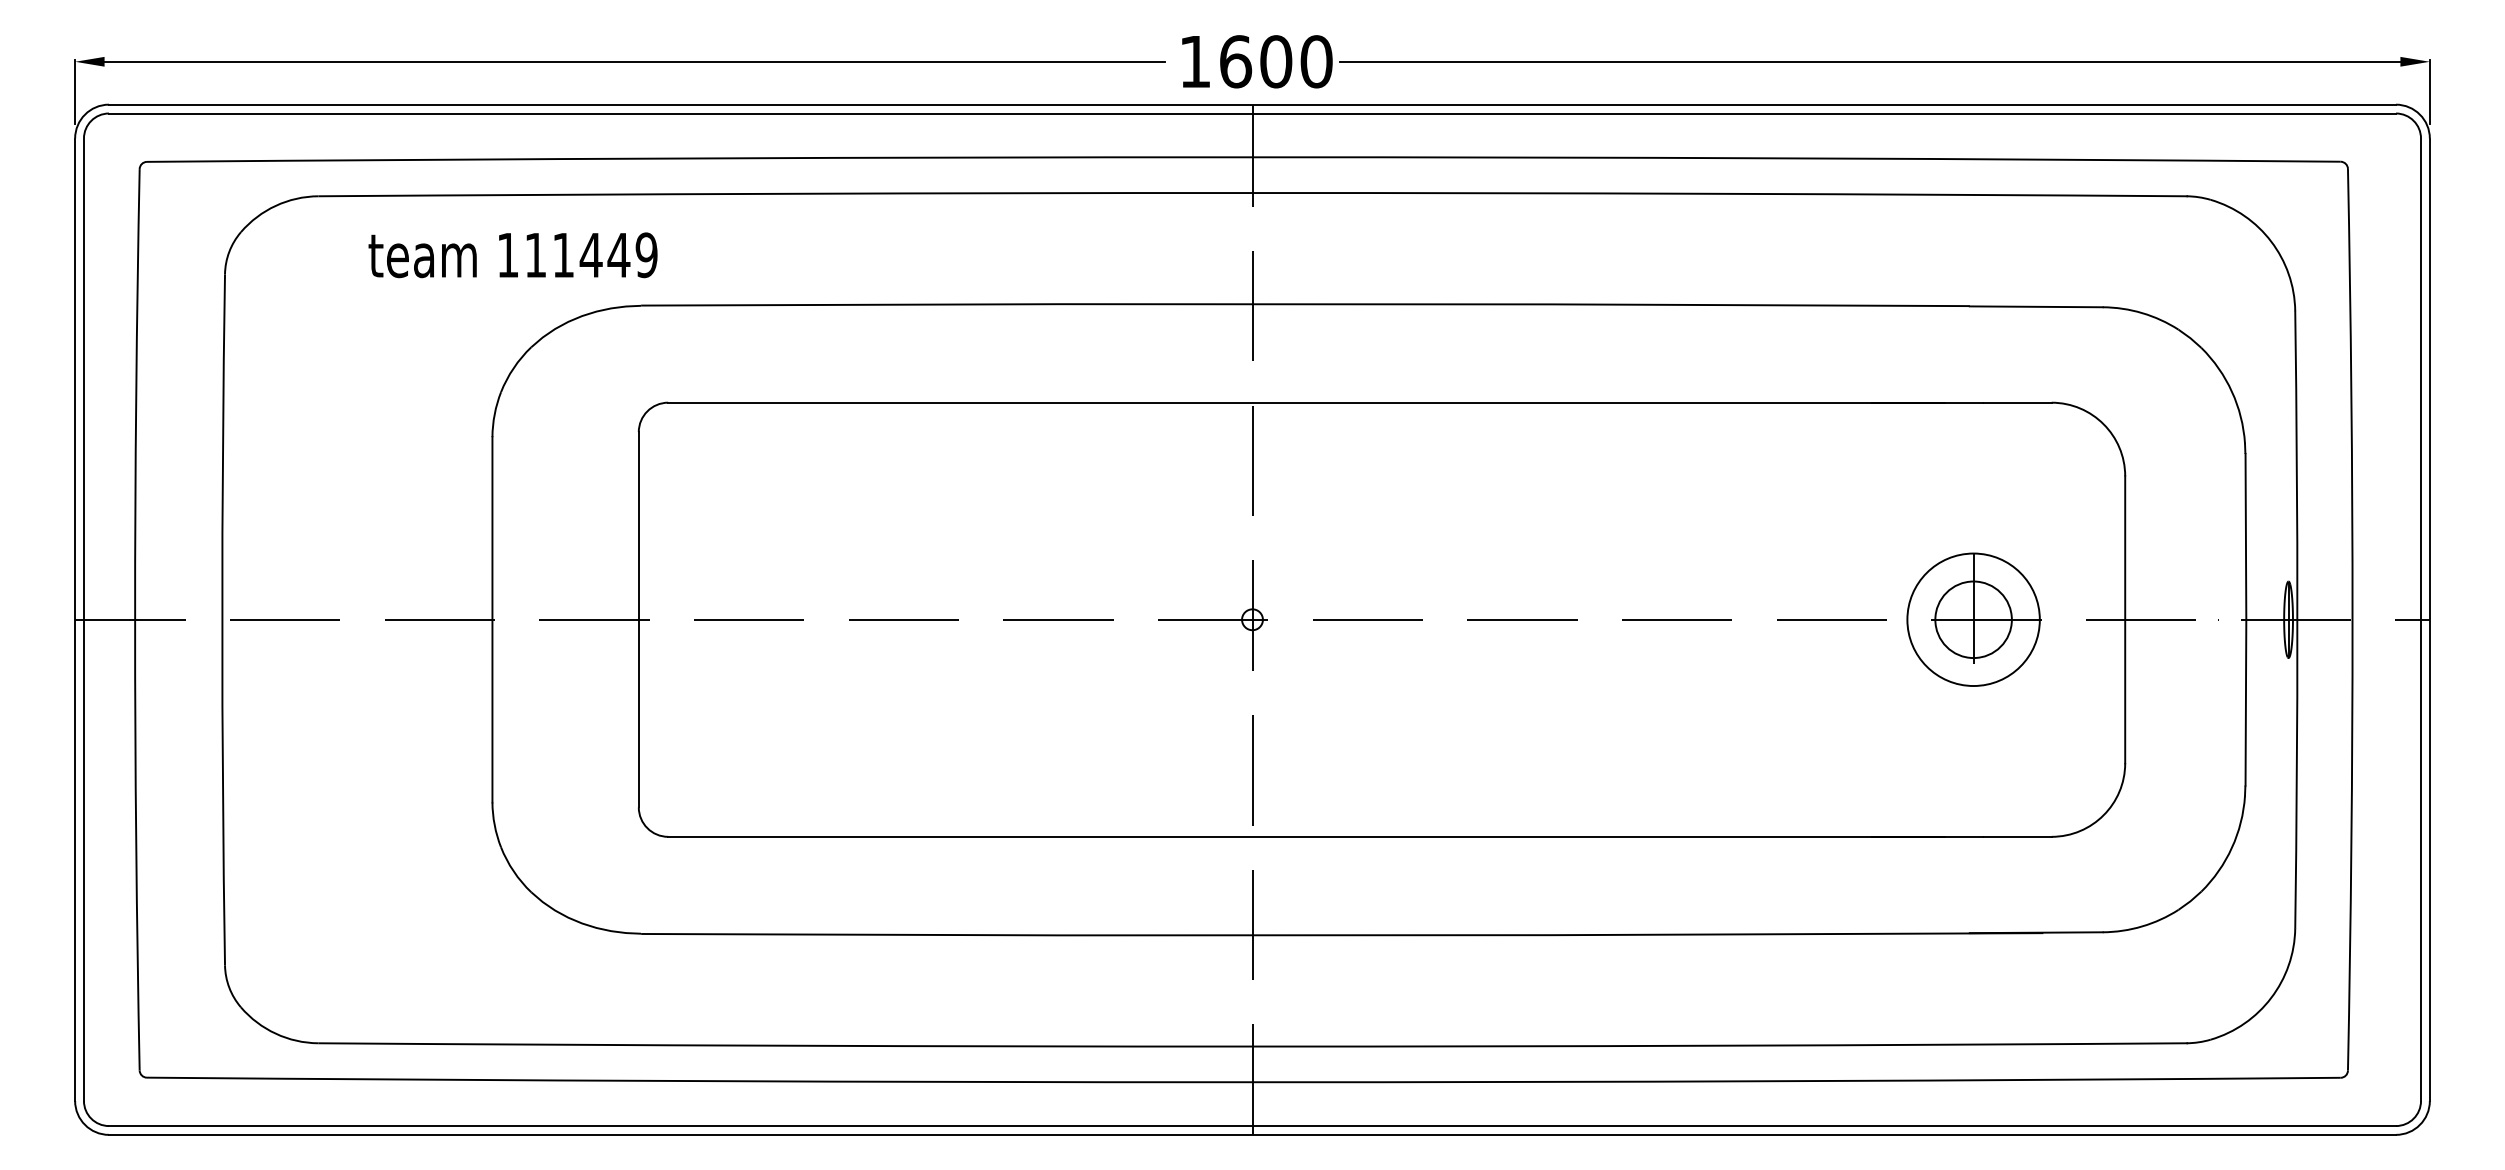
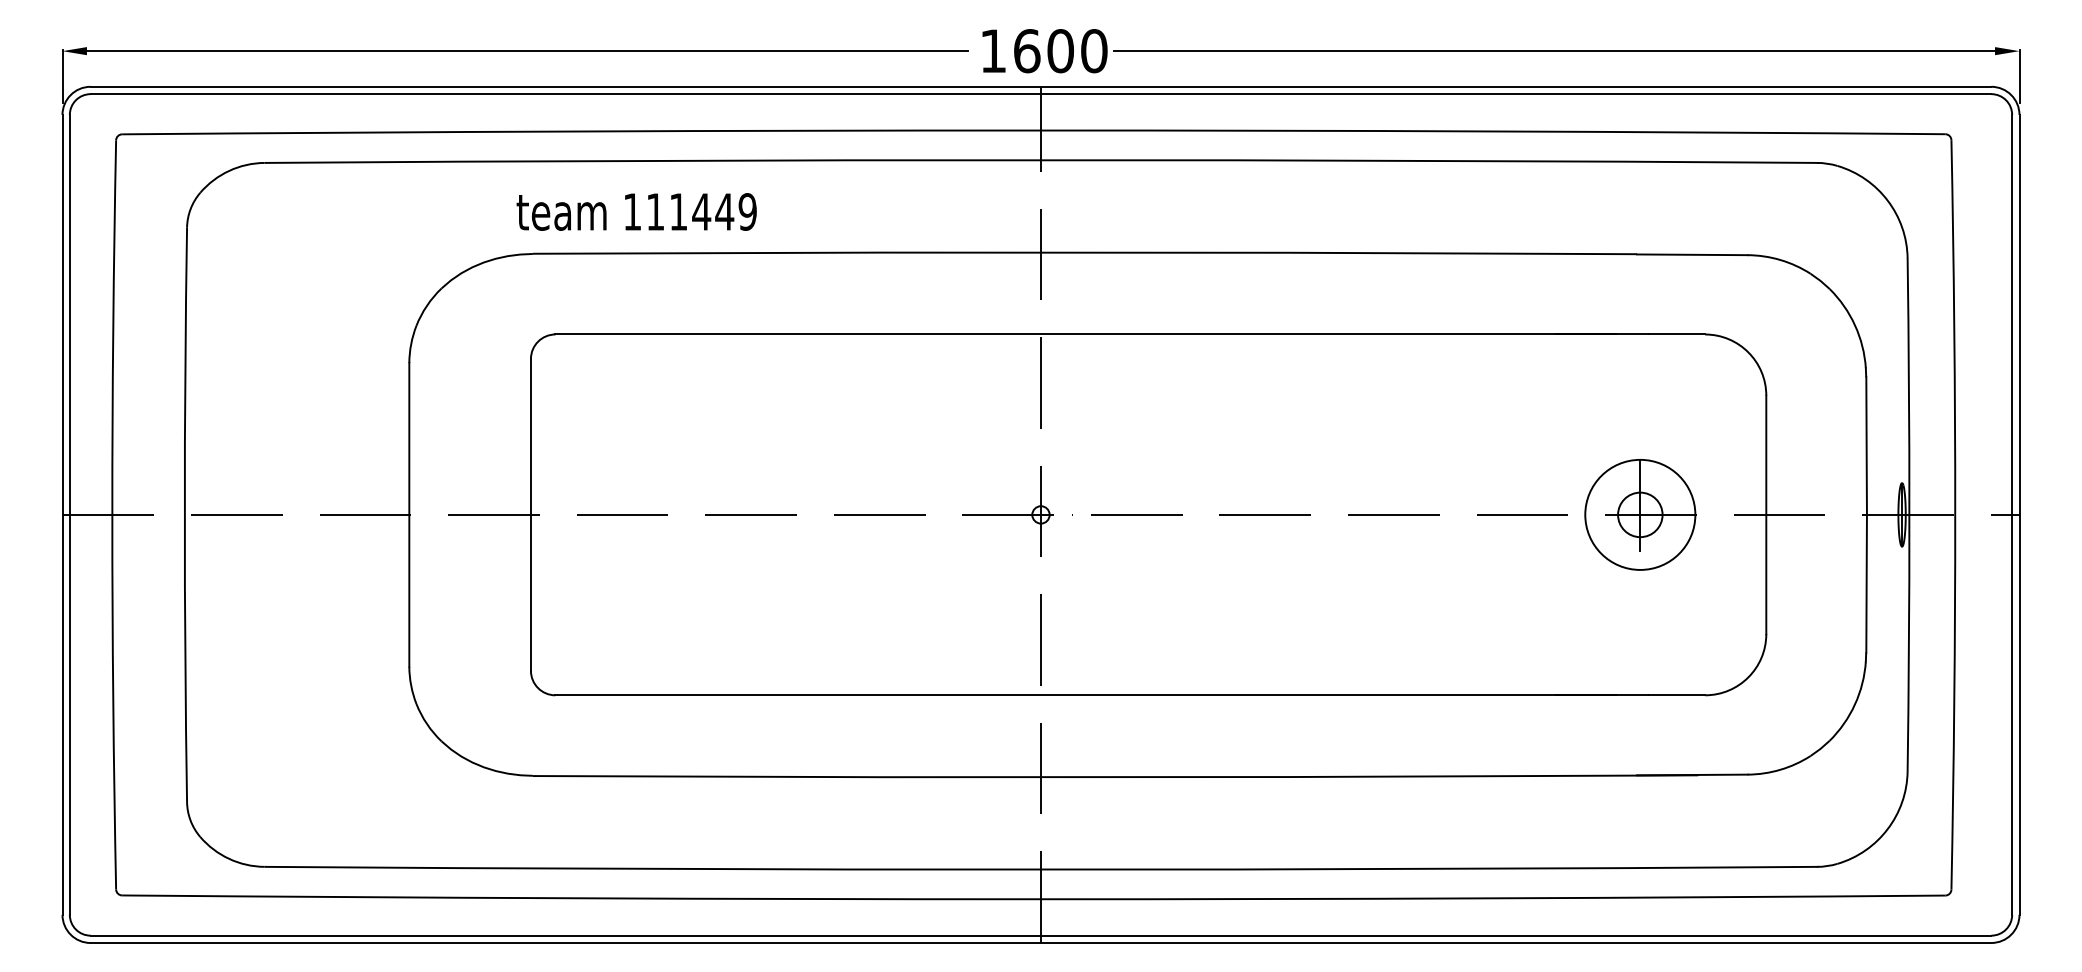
text: (512, 255) -> (636, 212), moved
circle: (1973, 619) -> (1640, 514), size x0.7

